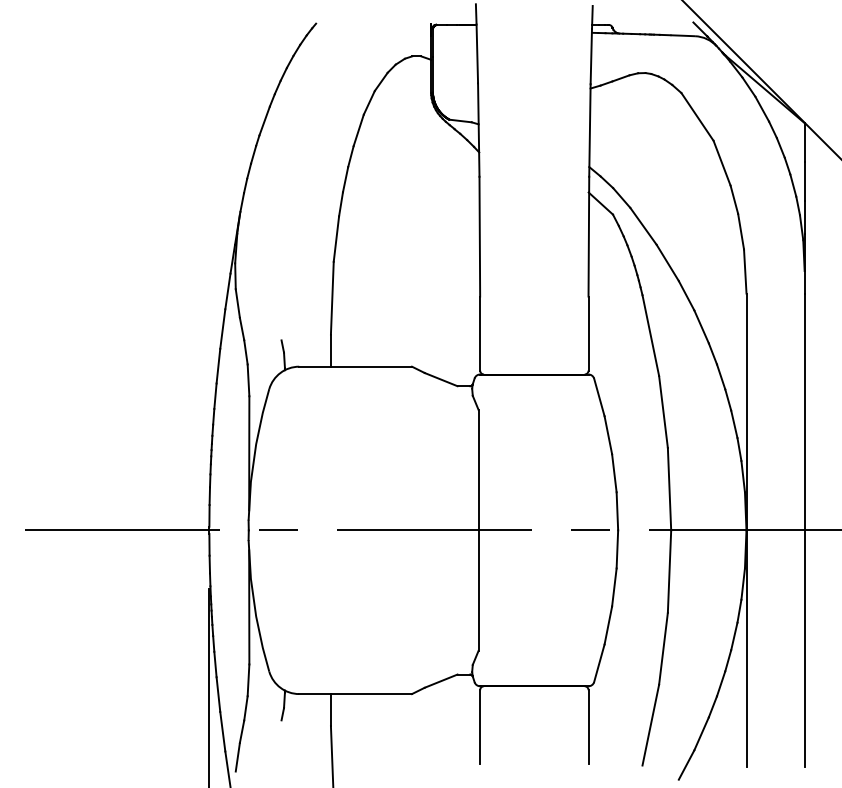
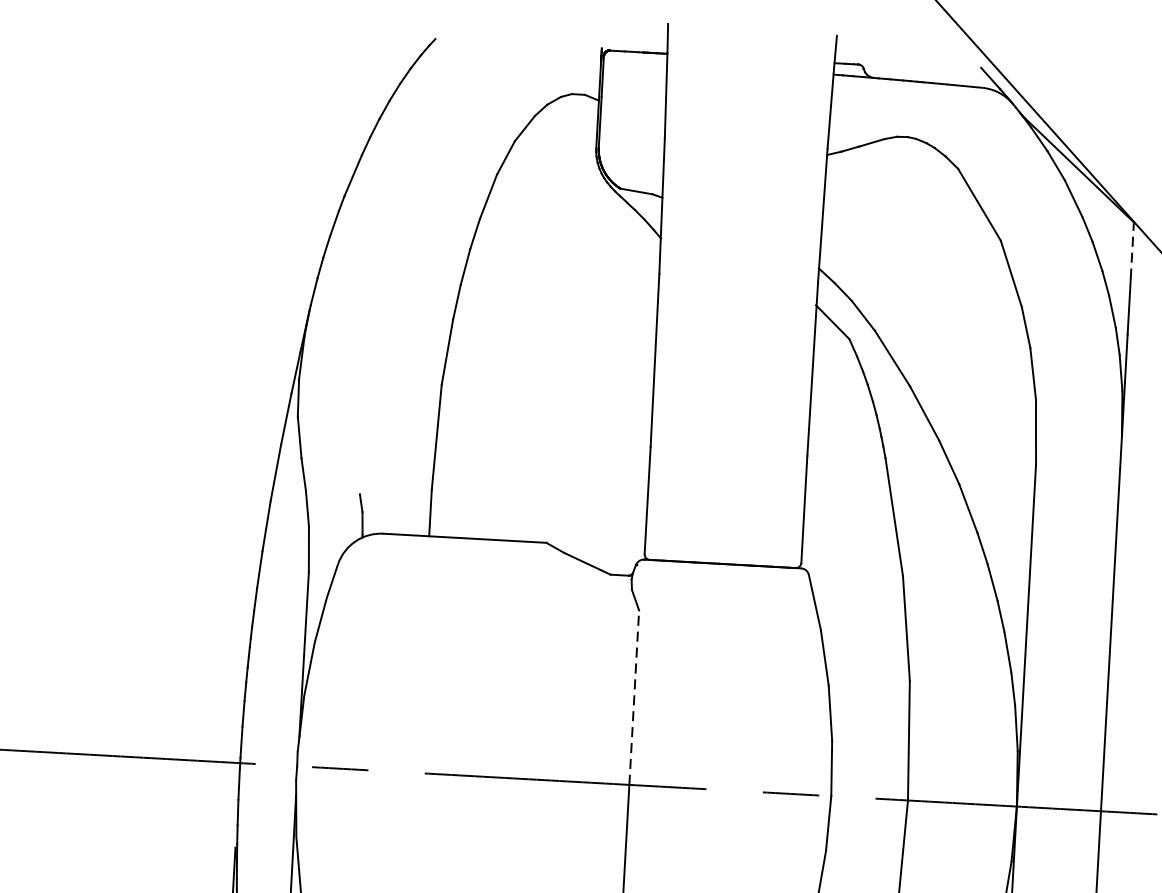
line: (804, 142) -> (1132, 250), solid -> dashed
line: (478, 469) -> (634, 696), solid -> dashed

